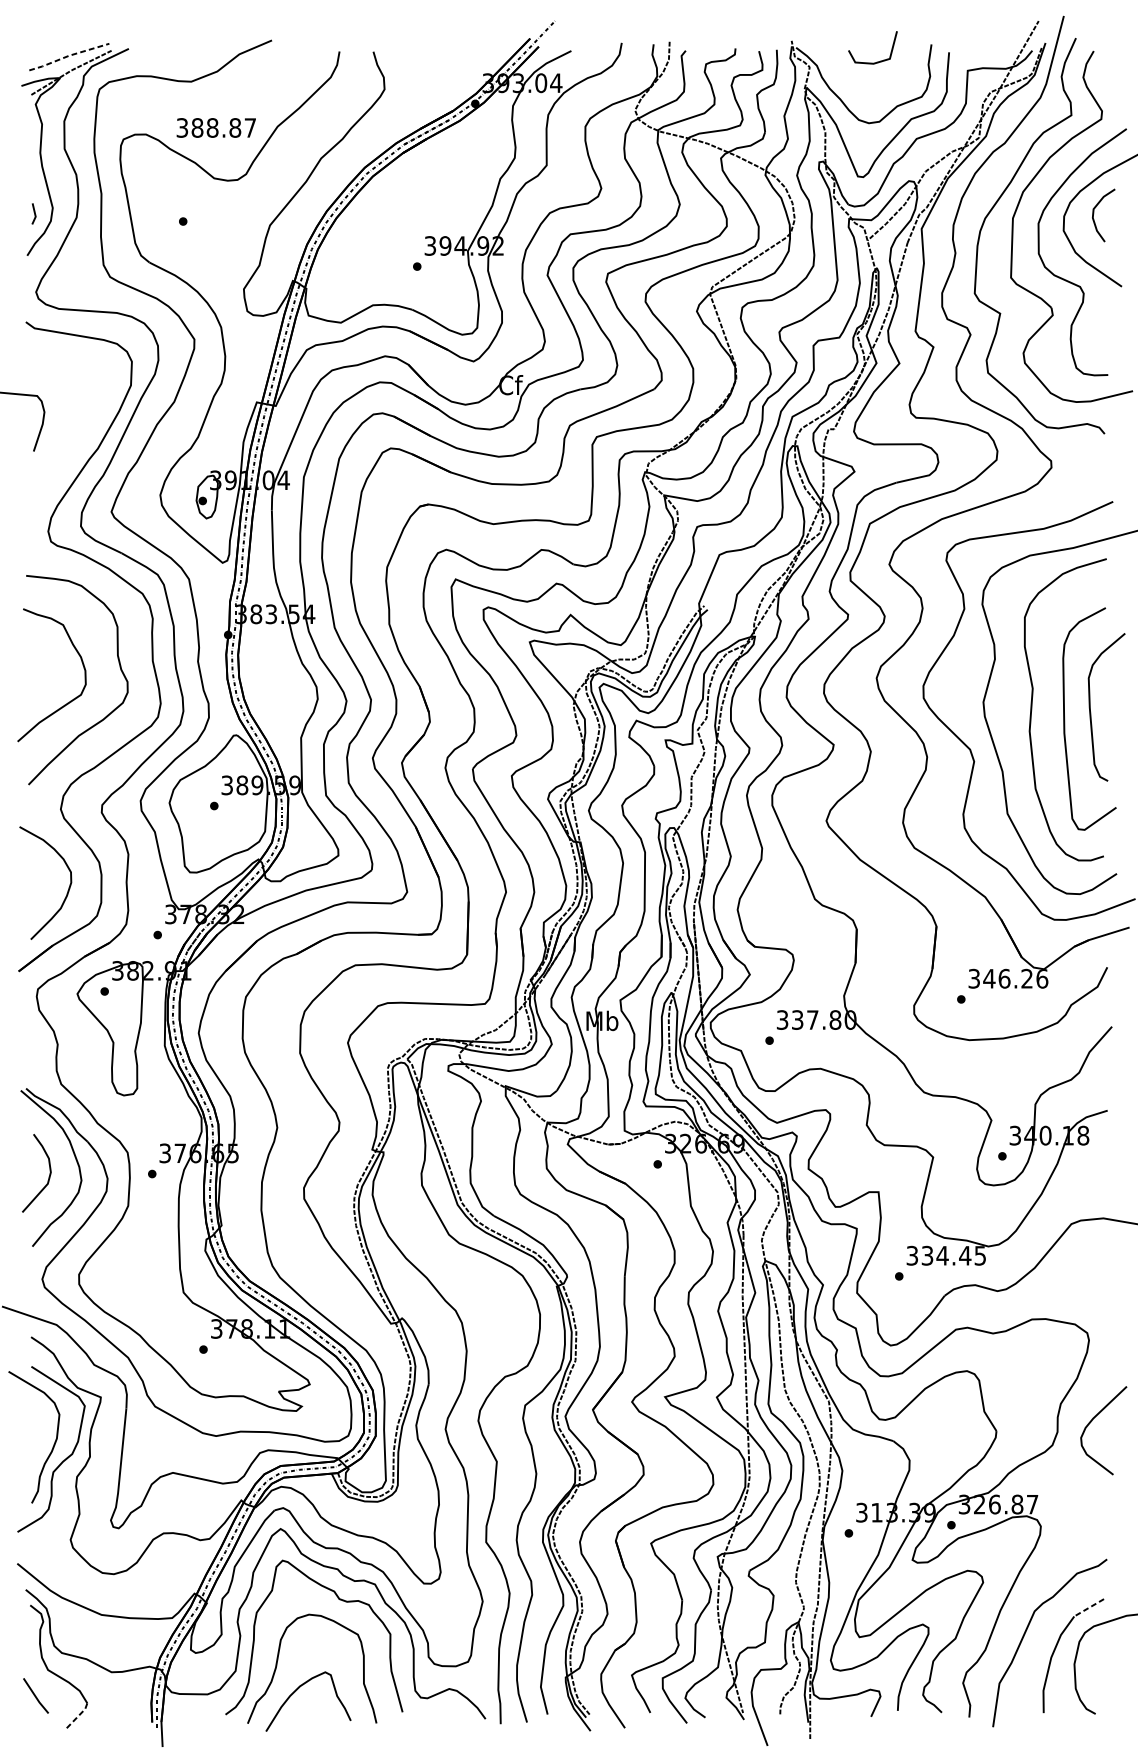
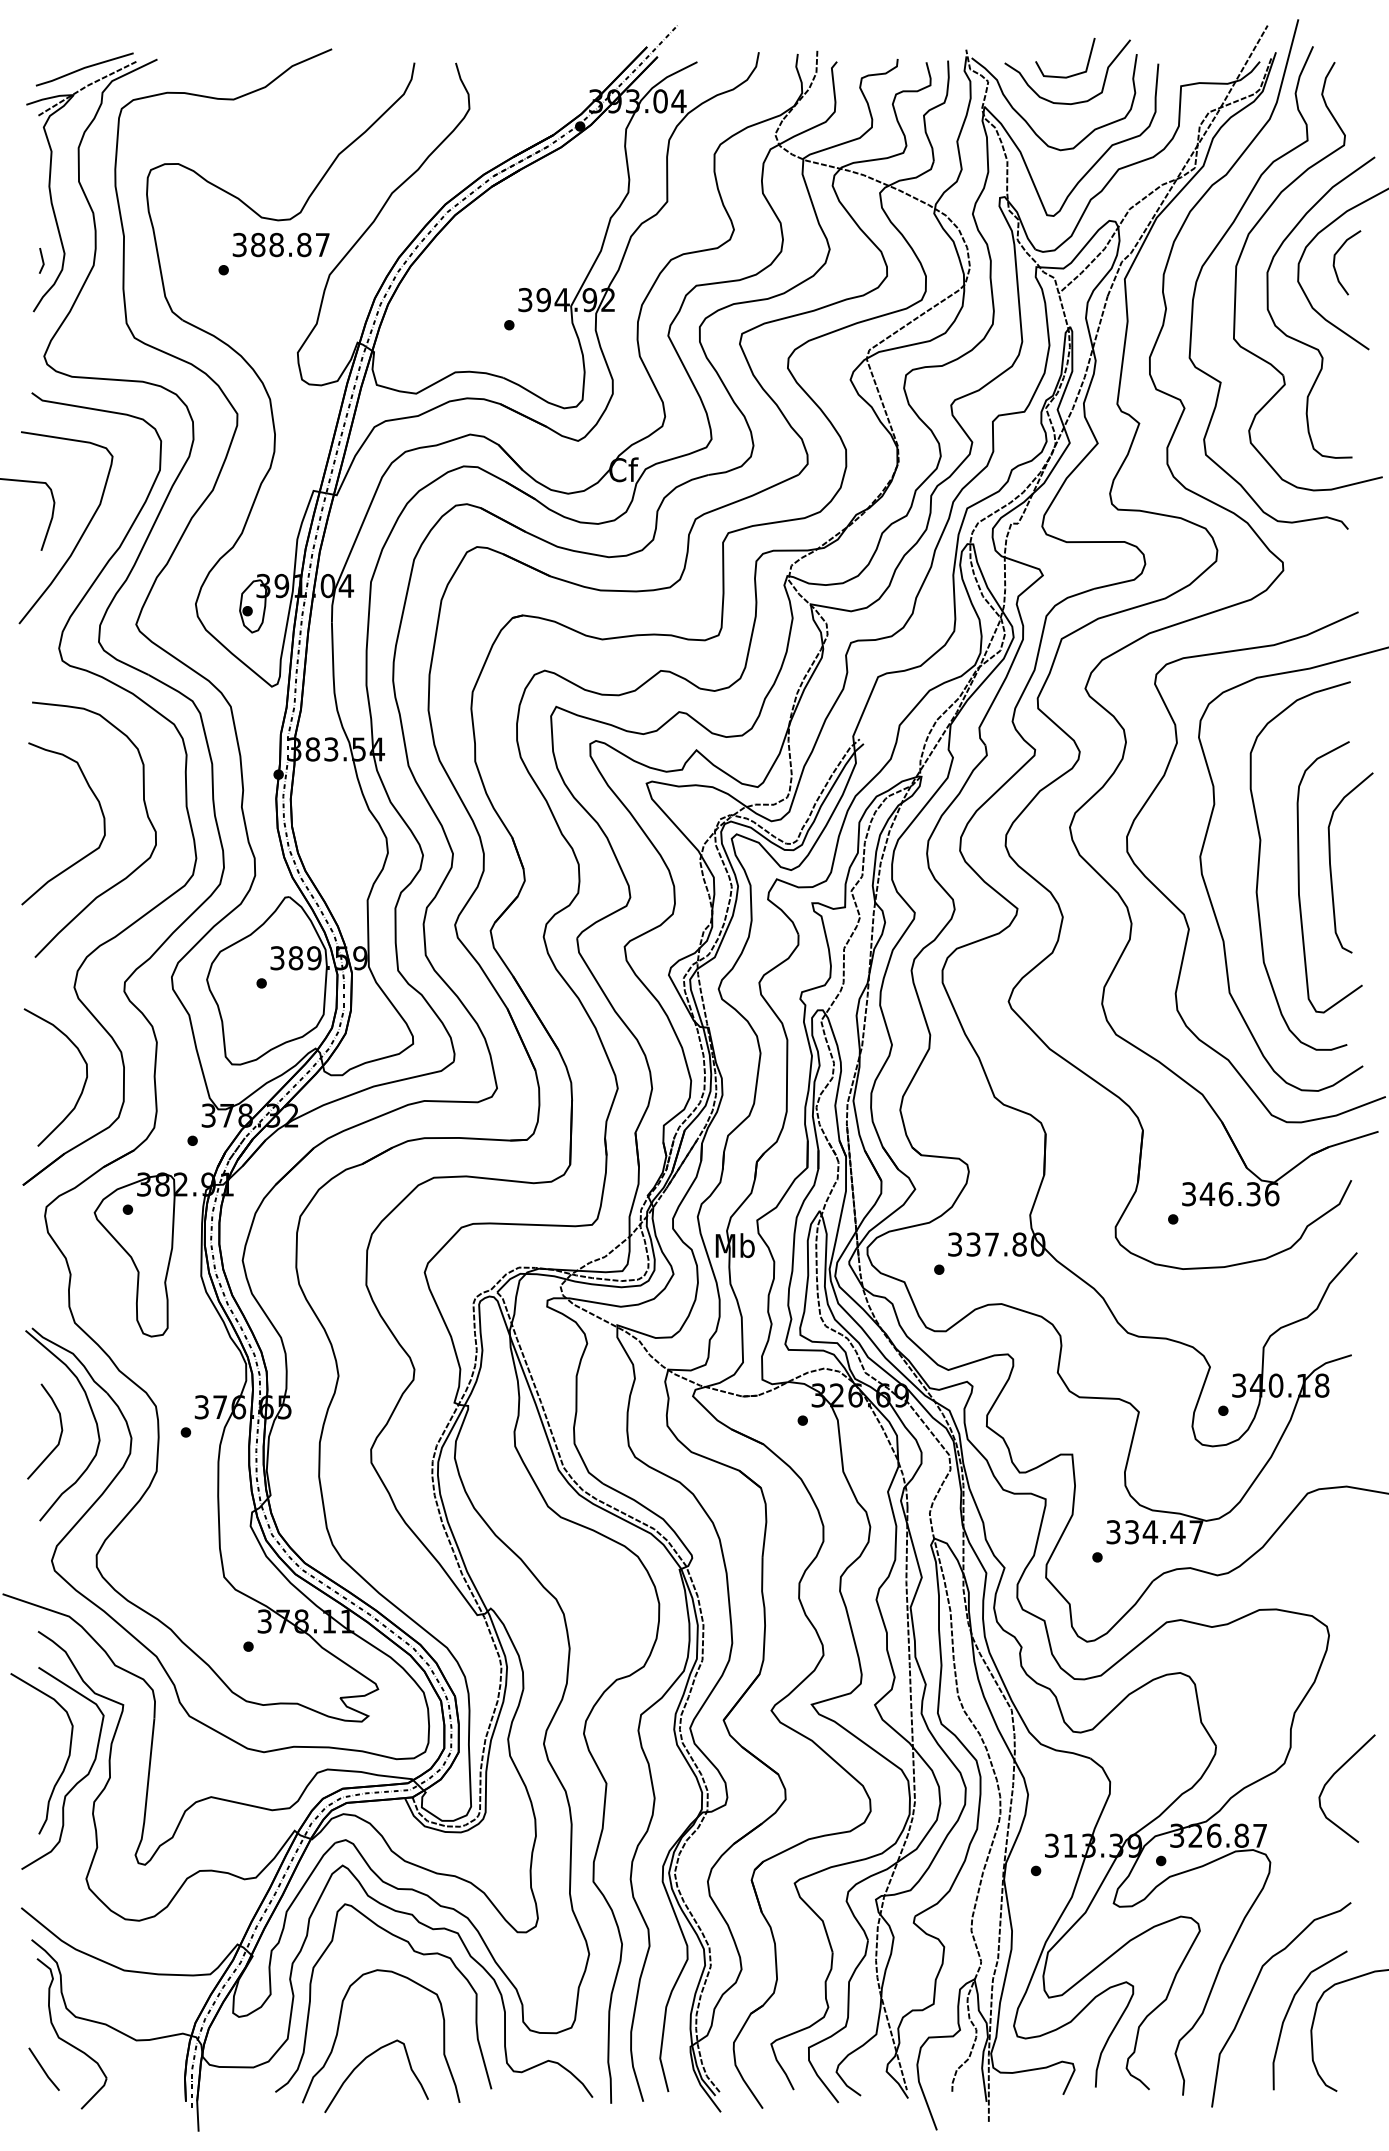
line: (69, 55) -> (84, 67), dashed -> solid
curve: (873, 84) -> (1065, 102), added
text: (215, 127) -> (280, 244), moved
curve: (66, 438) -> (81, 534), added
text: (1027, 979) -> (1253, 1194), 346.26 -> 346.36
text: (980, 1256) -> (1196, 1532), 334.45 -> 334.47
curve: (1093, 1419) -> (1334, 1775), moved
line: (1088, 1608) -> (1328, 1962), dashed -> solid
line: (78, 1716) -> (95, 2094), dashed -> solid

